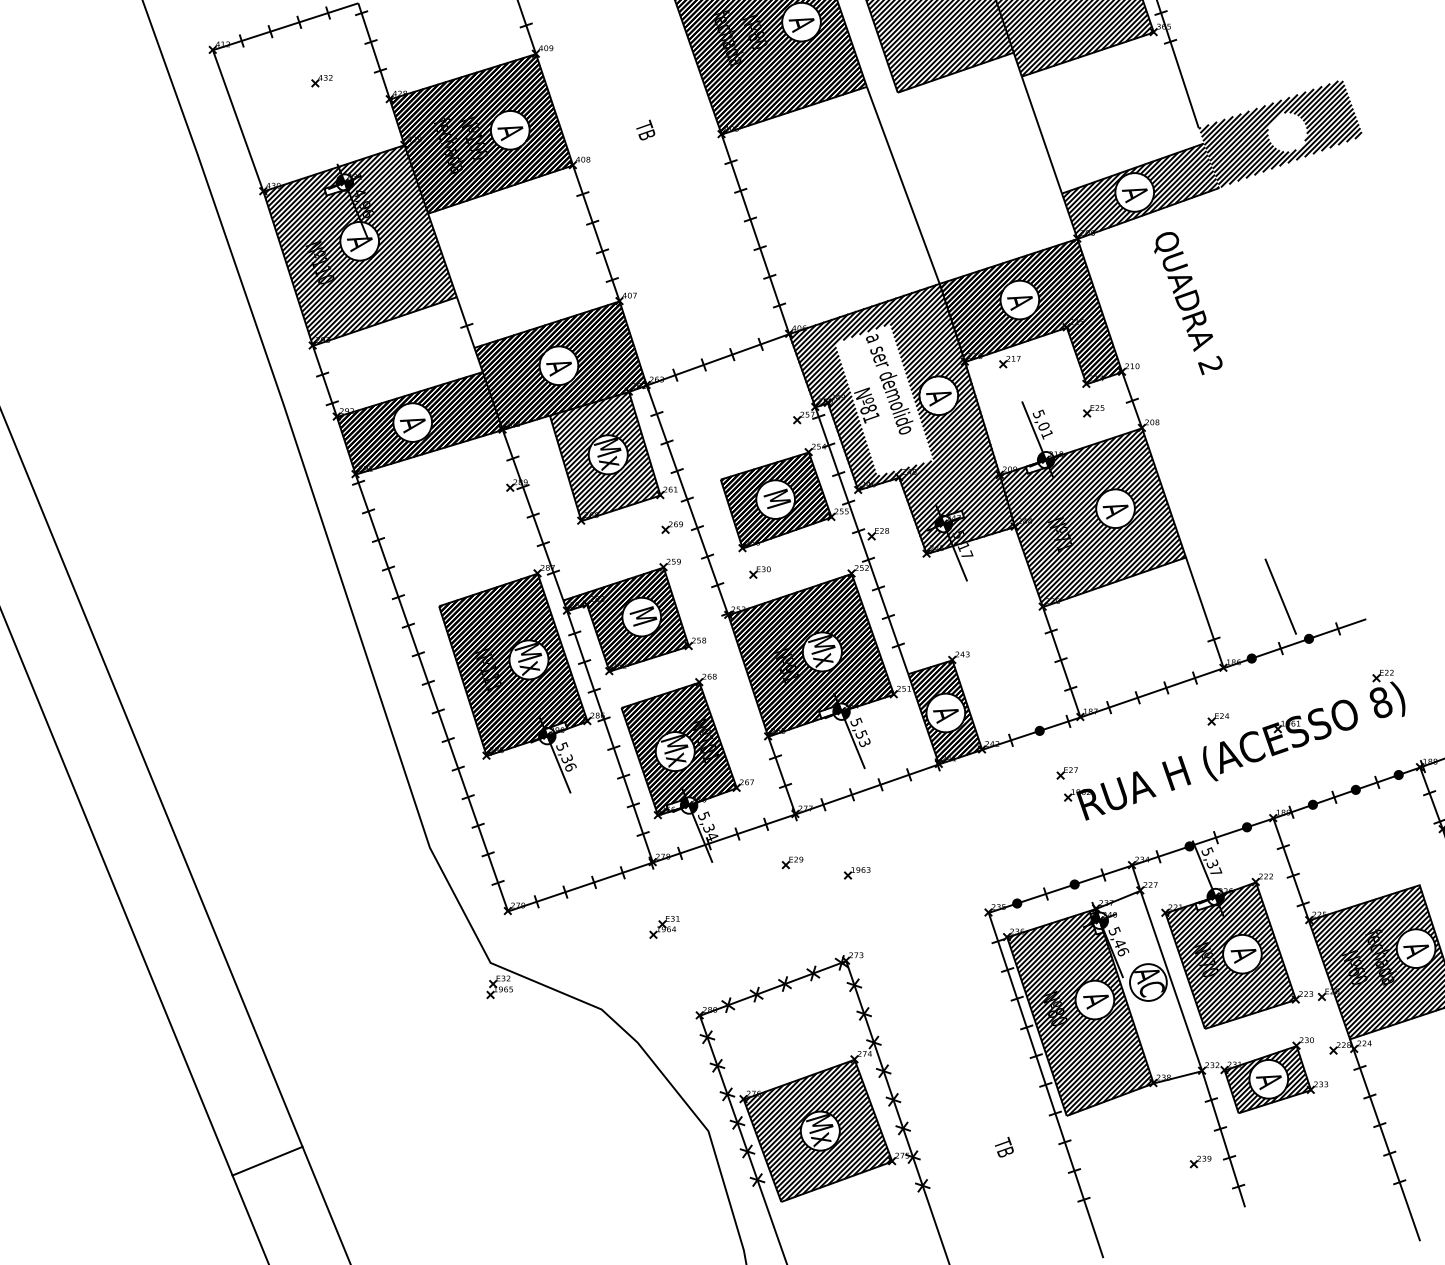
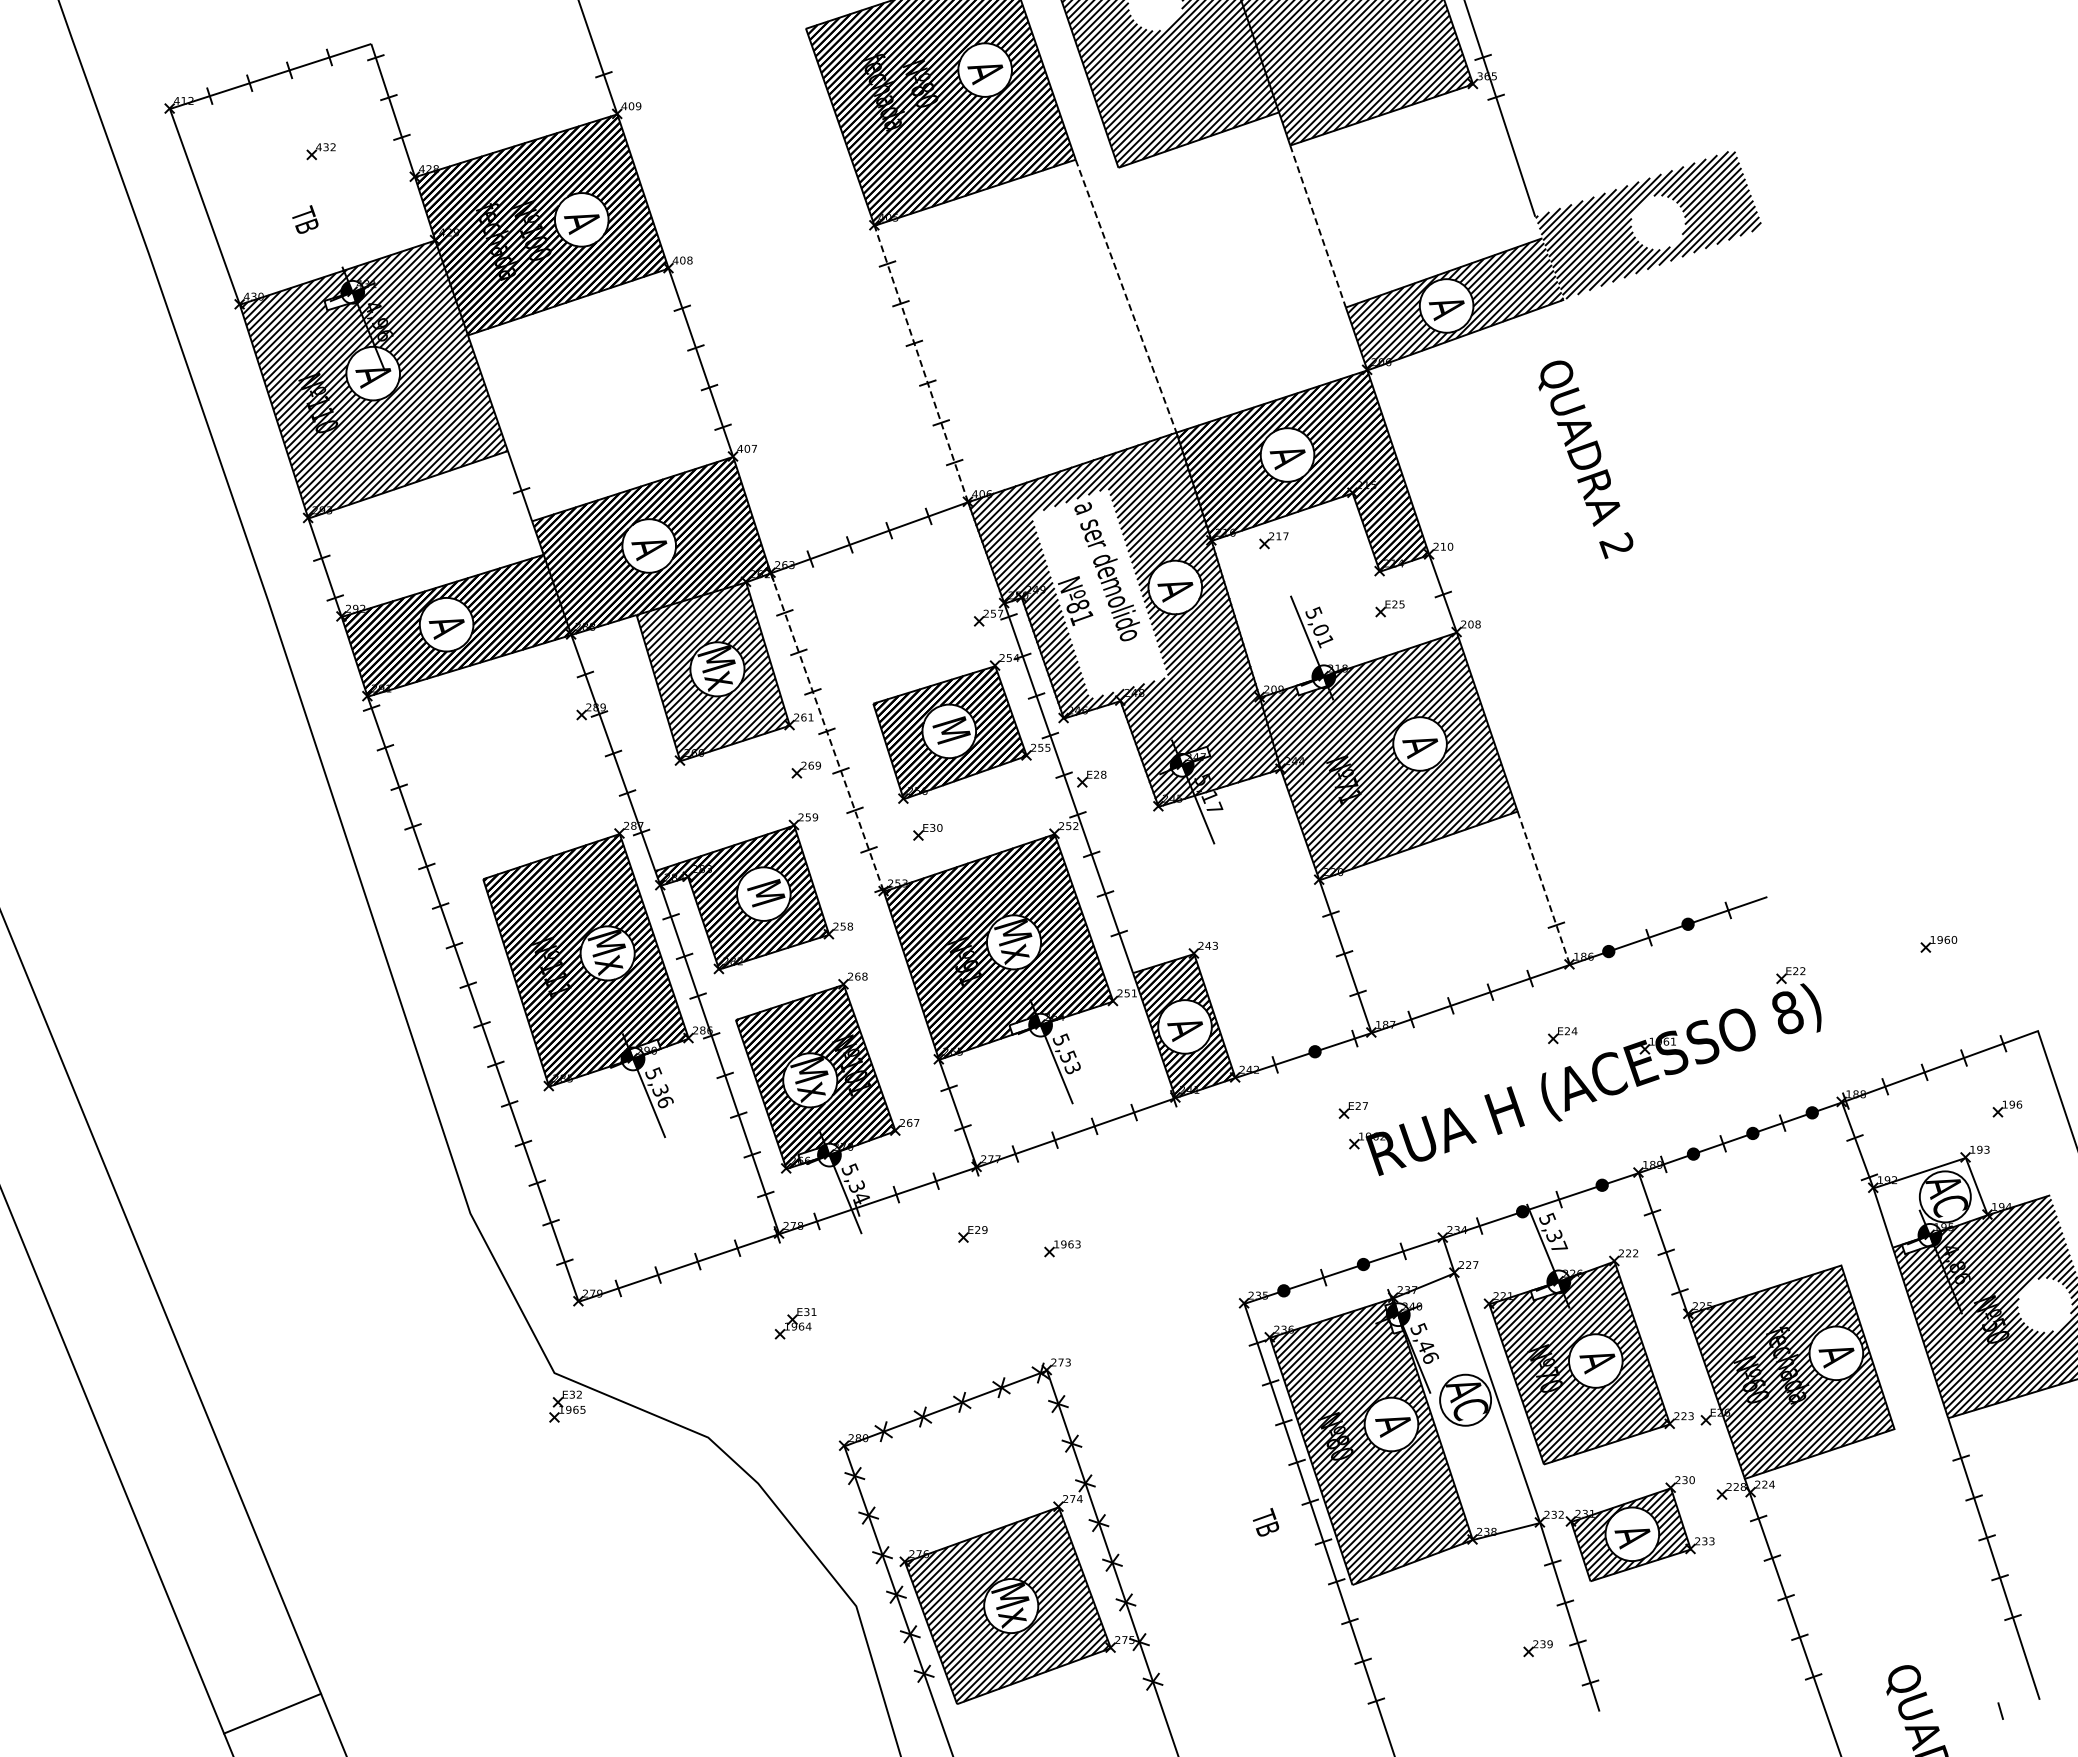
text: (645, 130) -> (305, 219), moved
line: (1042, 135) -> (1318, 226), solid -> dashed
line: (903, 185) -> (1126, 296), solid -> dashed
line: (755, 234) -> (921, 364), solid -> dashed
text: (1188, 303) -> (1585, 459), moved
line: (687, 500) -> (827, 732), solid -> dashed
line: (1280, 596) -> (1648, 865), removed
line: (1204, 613) -> (1543, 888), solid -> dashed
text: (1004, 1146) -> (1266, 1521), moved
line: (267, 1161) -> (272, 1713), moved

